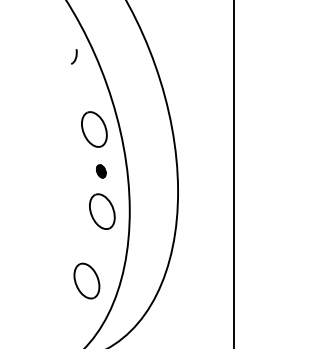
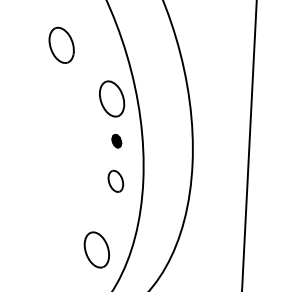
curve: (75, 56) -> (96, 25), removed
part: (41, 78) -> (61, 45), added
part: (102, 211) -> (115, 181), size x0.6

